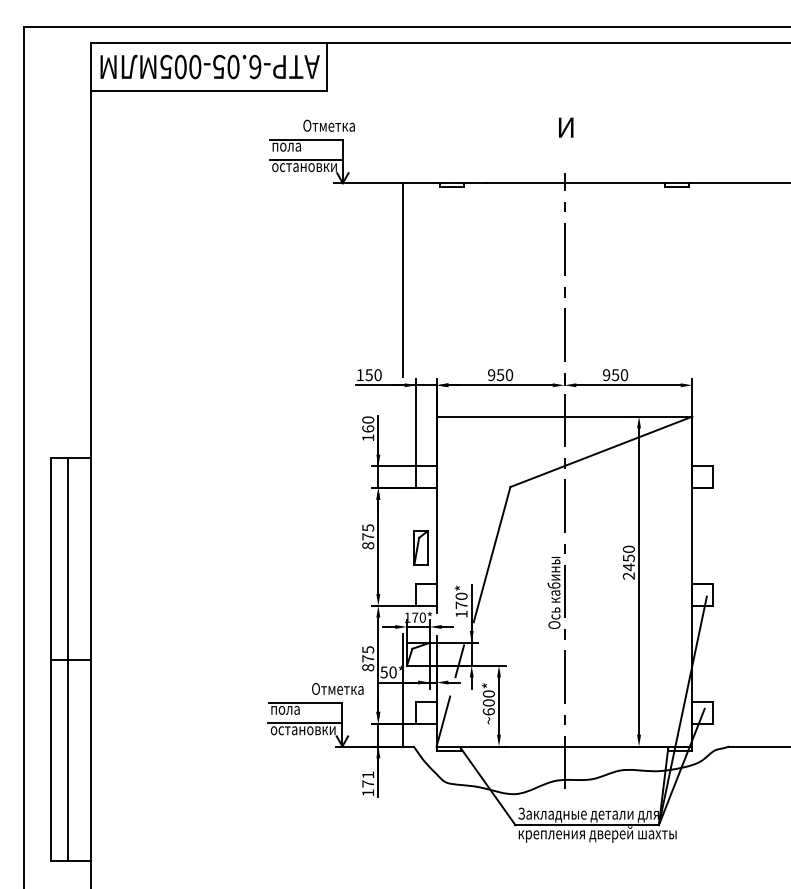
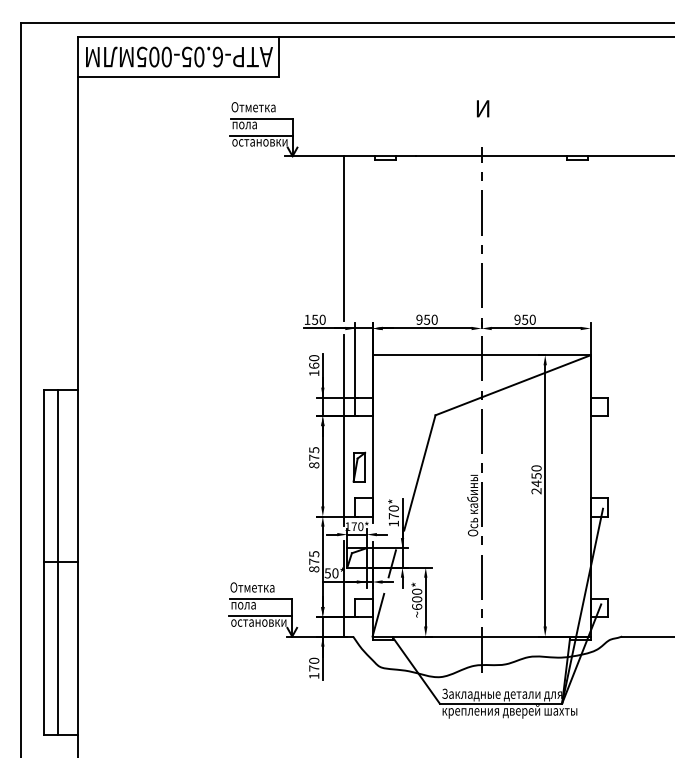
text: (328, 125) -> (253, 106), moved
line: (402, 504) -> (343, 430), added
text: (337, 688) -> (252, 587), moved
text: (368, 774) -> (314, 660), 171 -> 170

